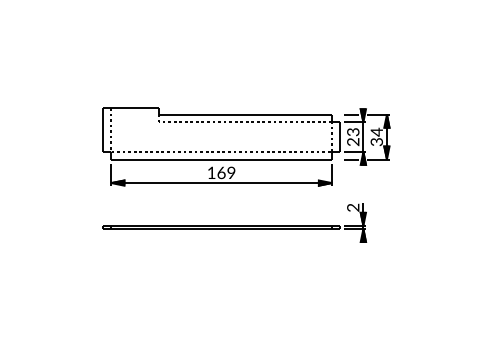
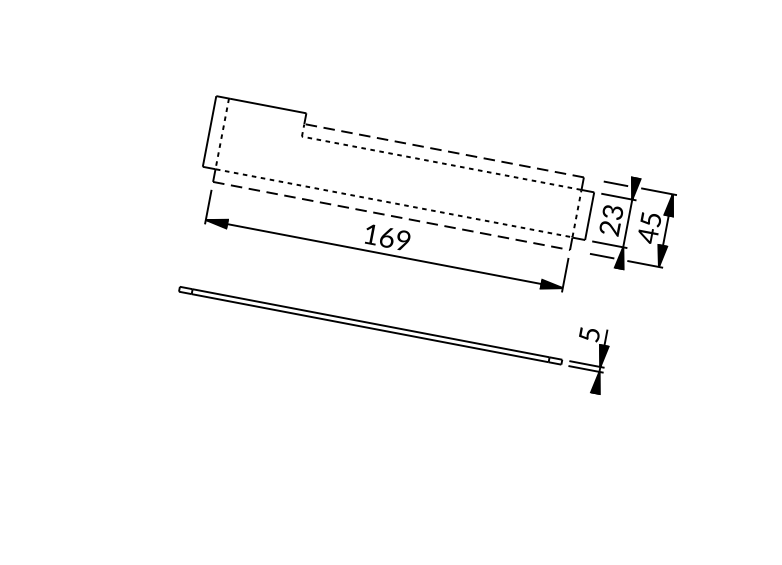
line: (245, 114) -> (444, 150), solid -> dashed
text: (376, 136) -> (649, 226), 34 -> 45
line: (222, 159) -> (392, 216), solid -> dashed
text: (353, 207) -> (590, 334), 2 -> 5

